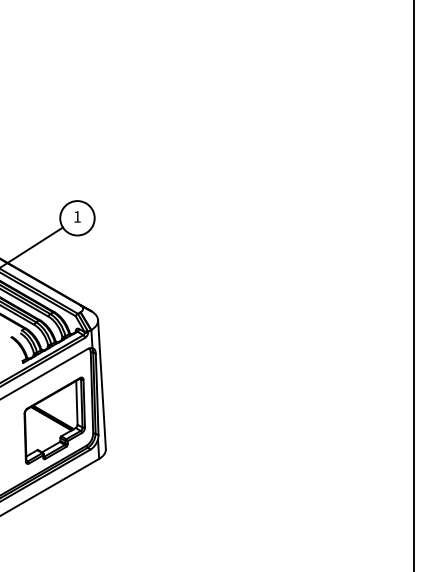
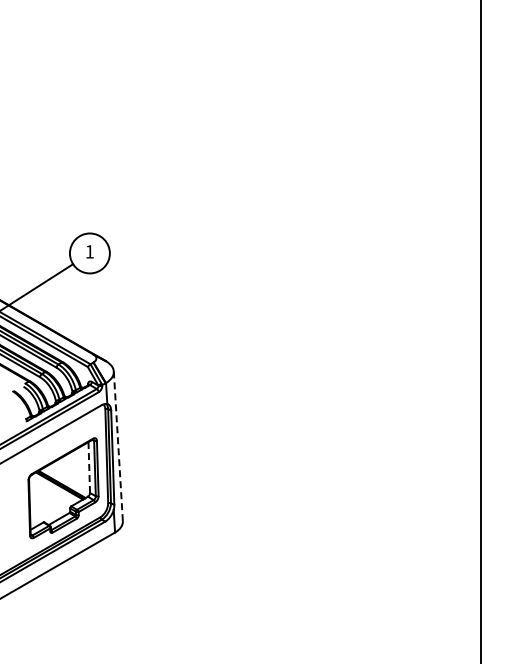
line: (102, 384) -> (118, 446), solid -> dashed
line: (77, 402) -> (89, 467), solid -> dashed

